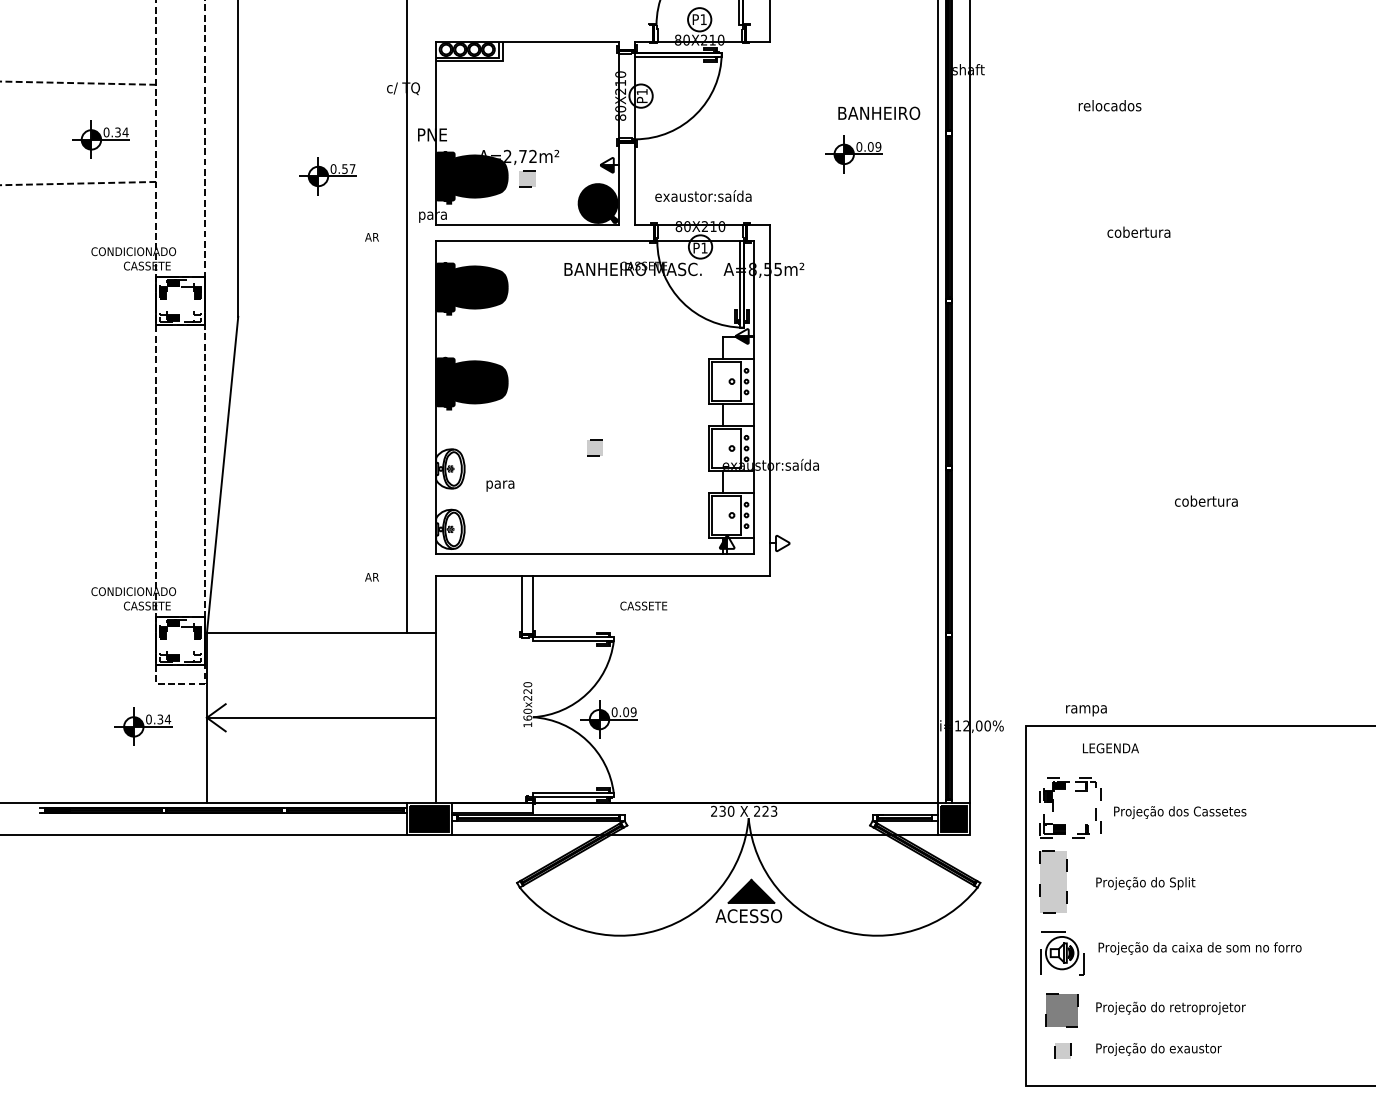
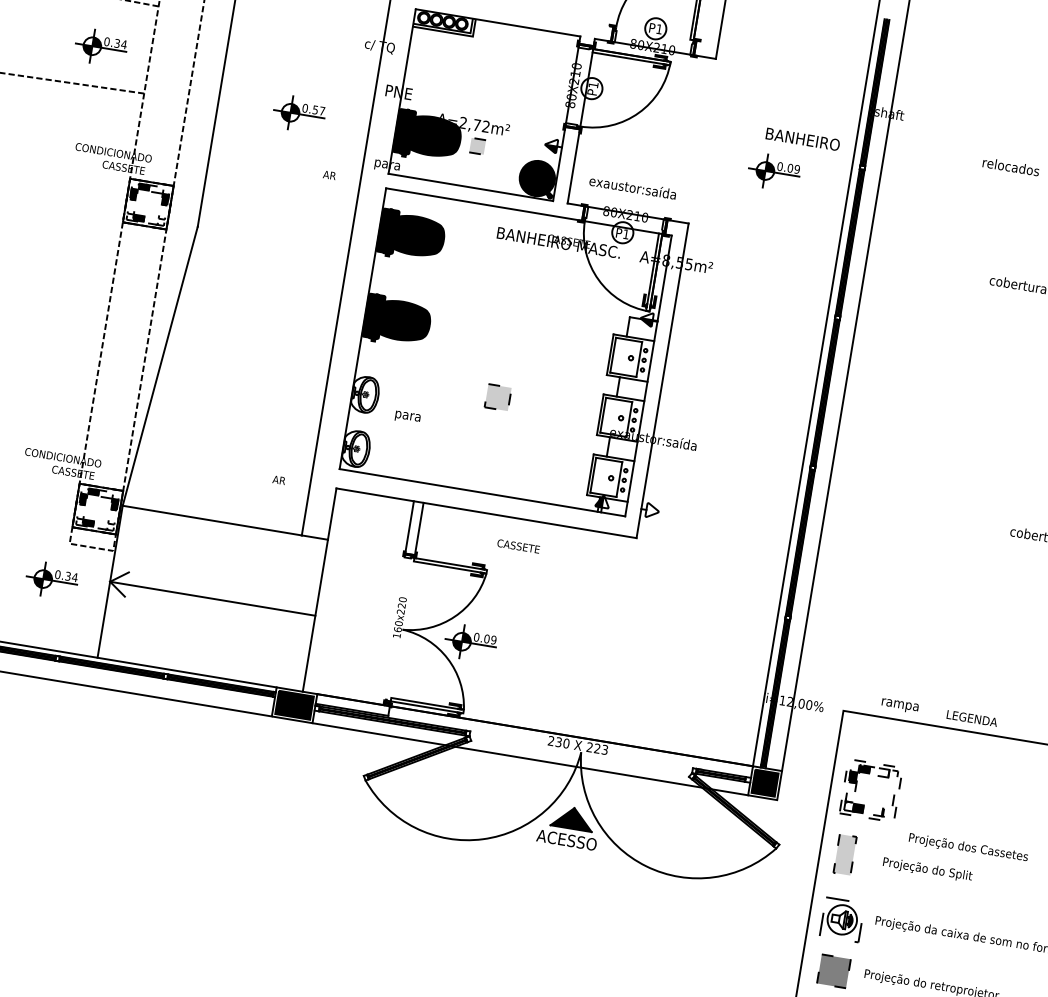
part: (594, 447) -> (497, 396), size x1.6
text: (1110, 748) -> (971, 718), moved
text: (1180, 812) -> (968, 848), moved
part: (1053, 881) -> (845, 854), size x0.7

